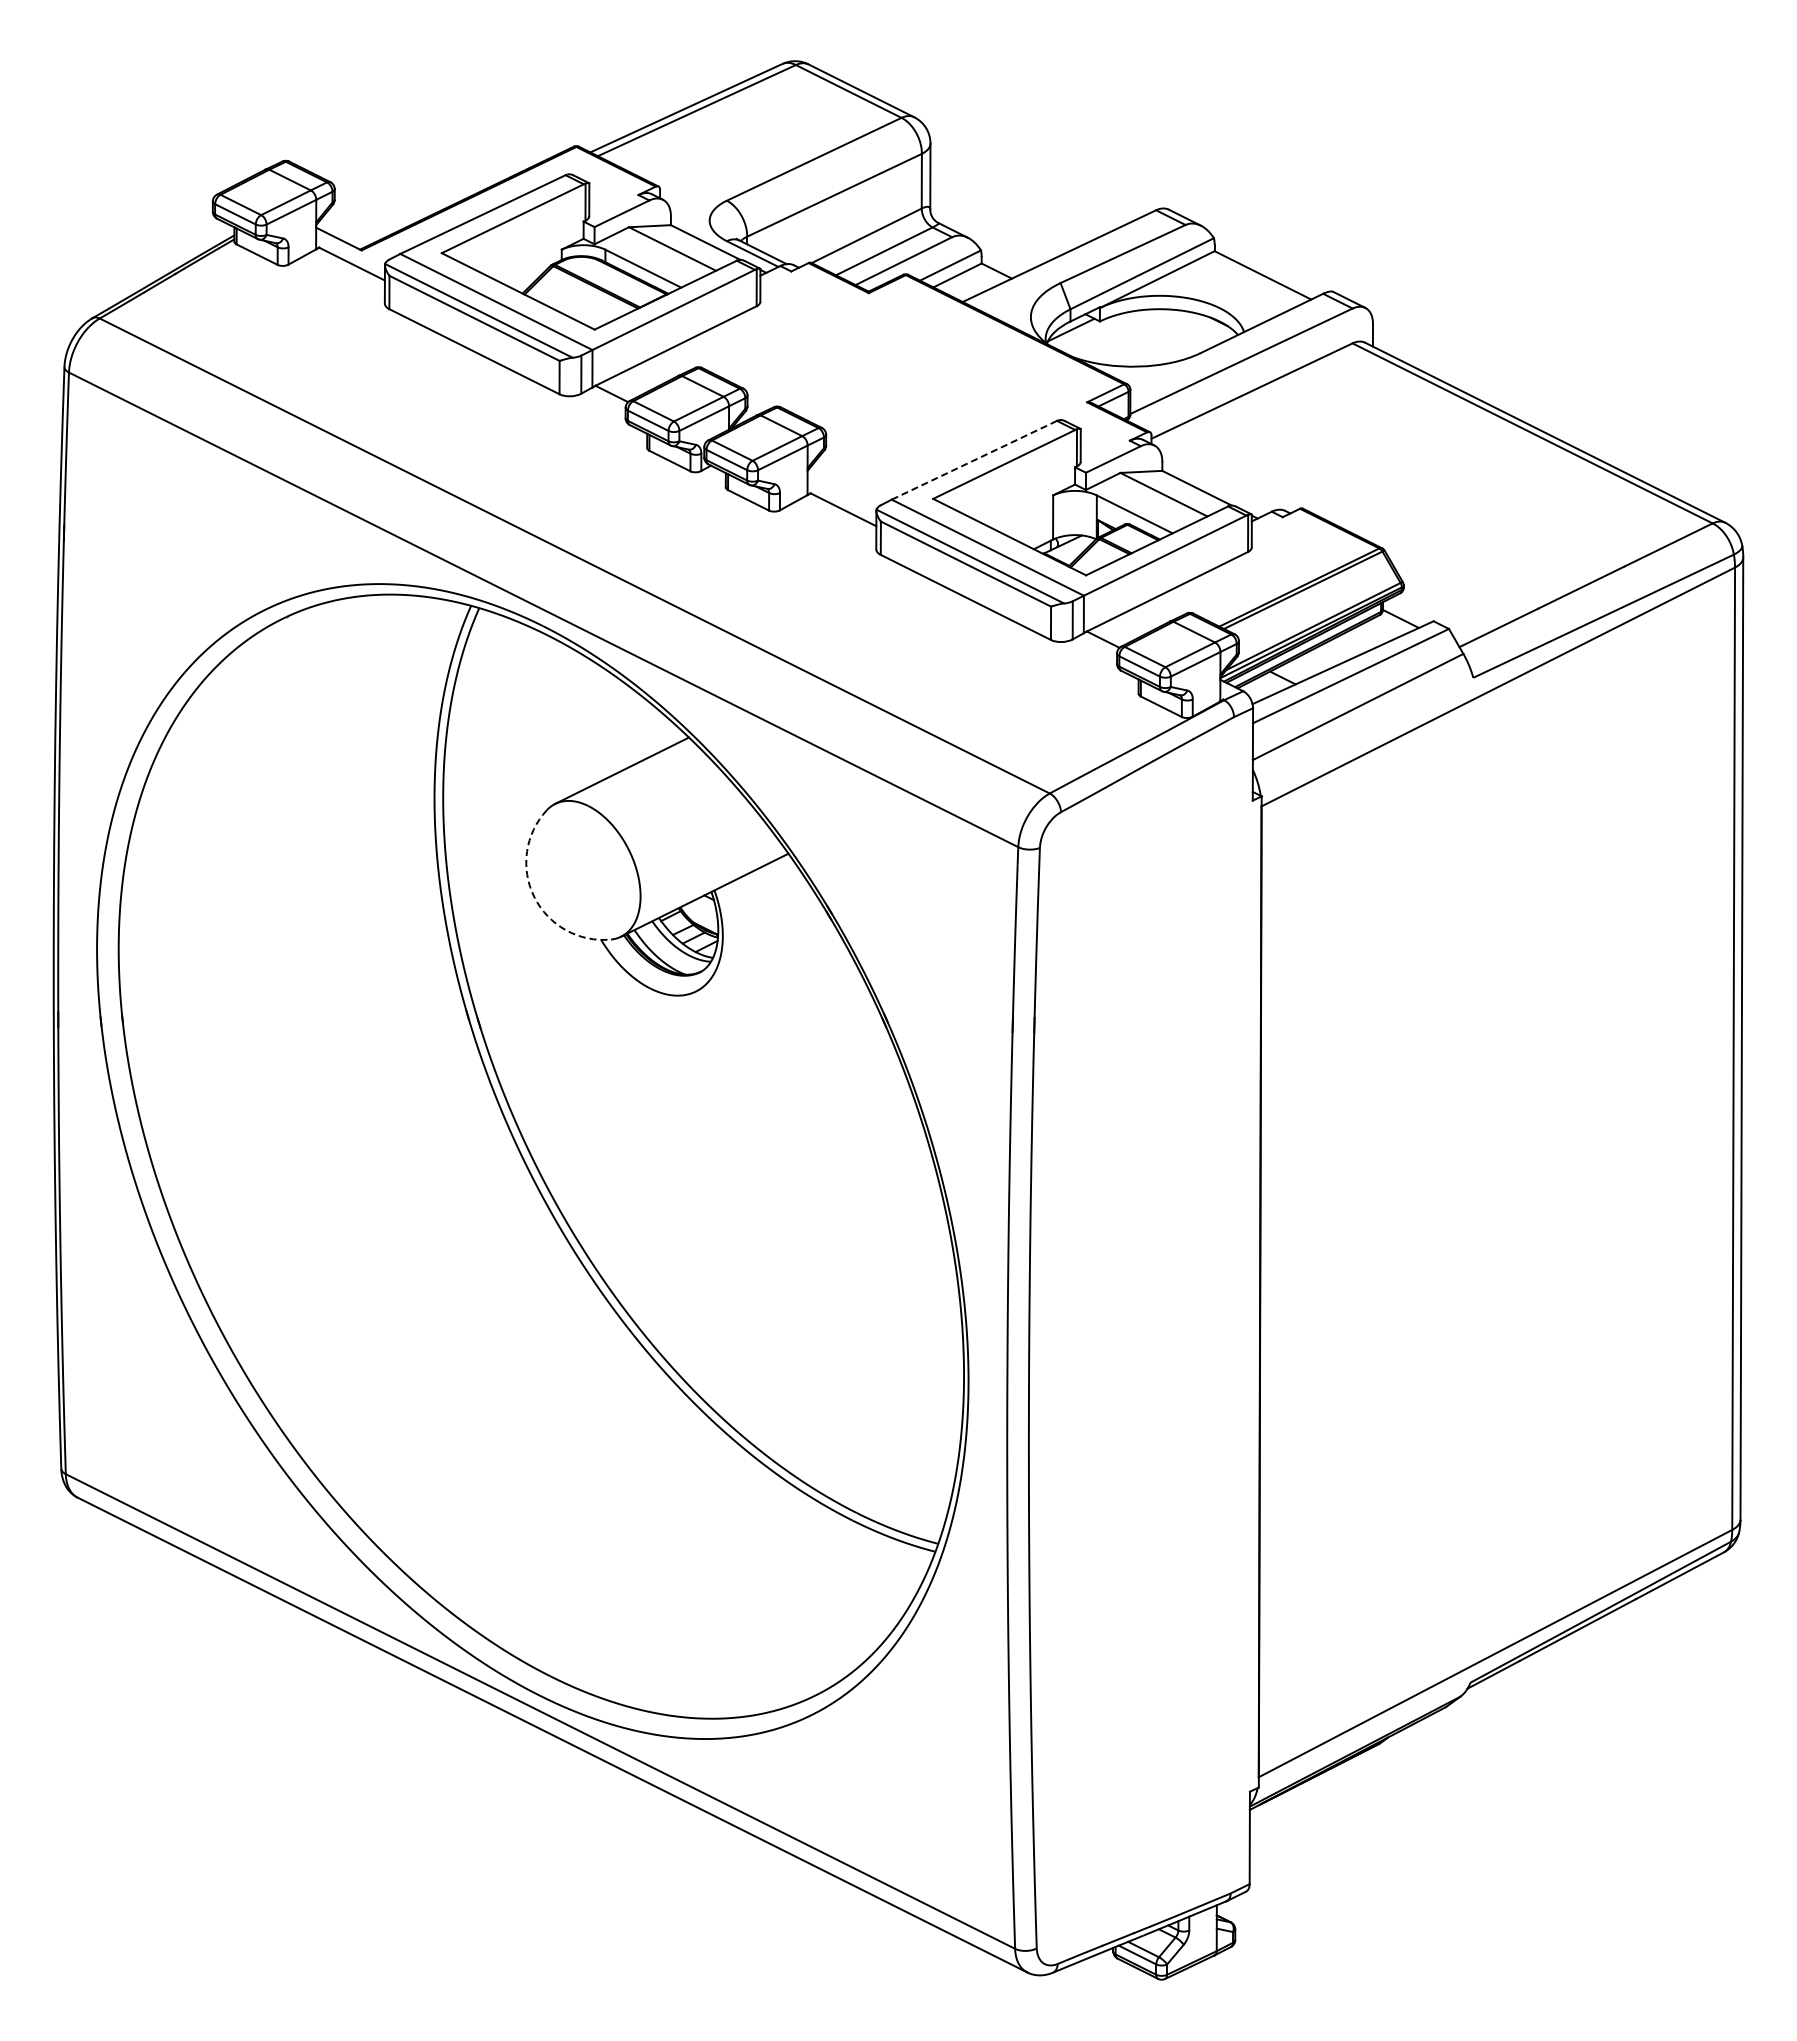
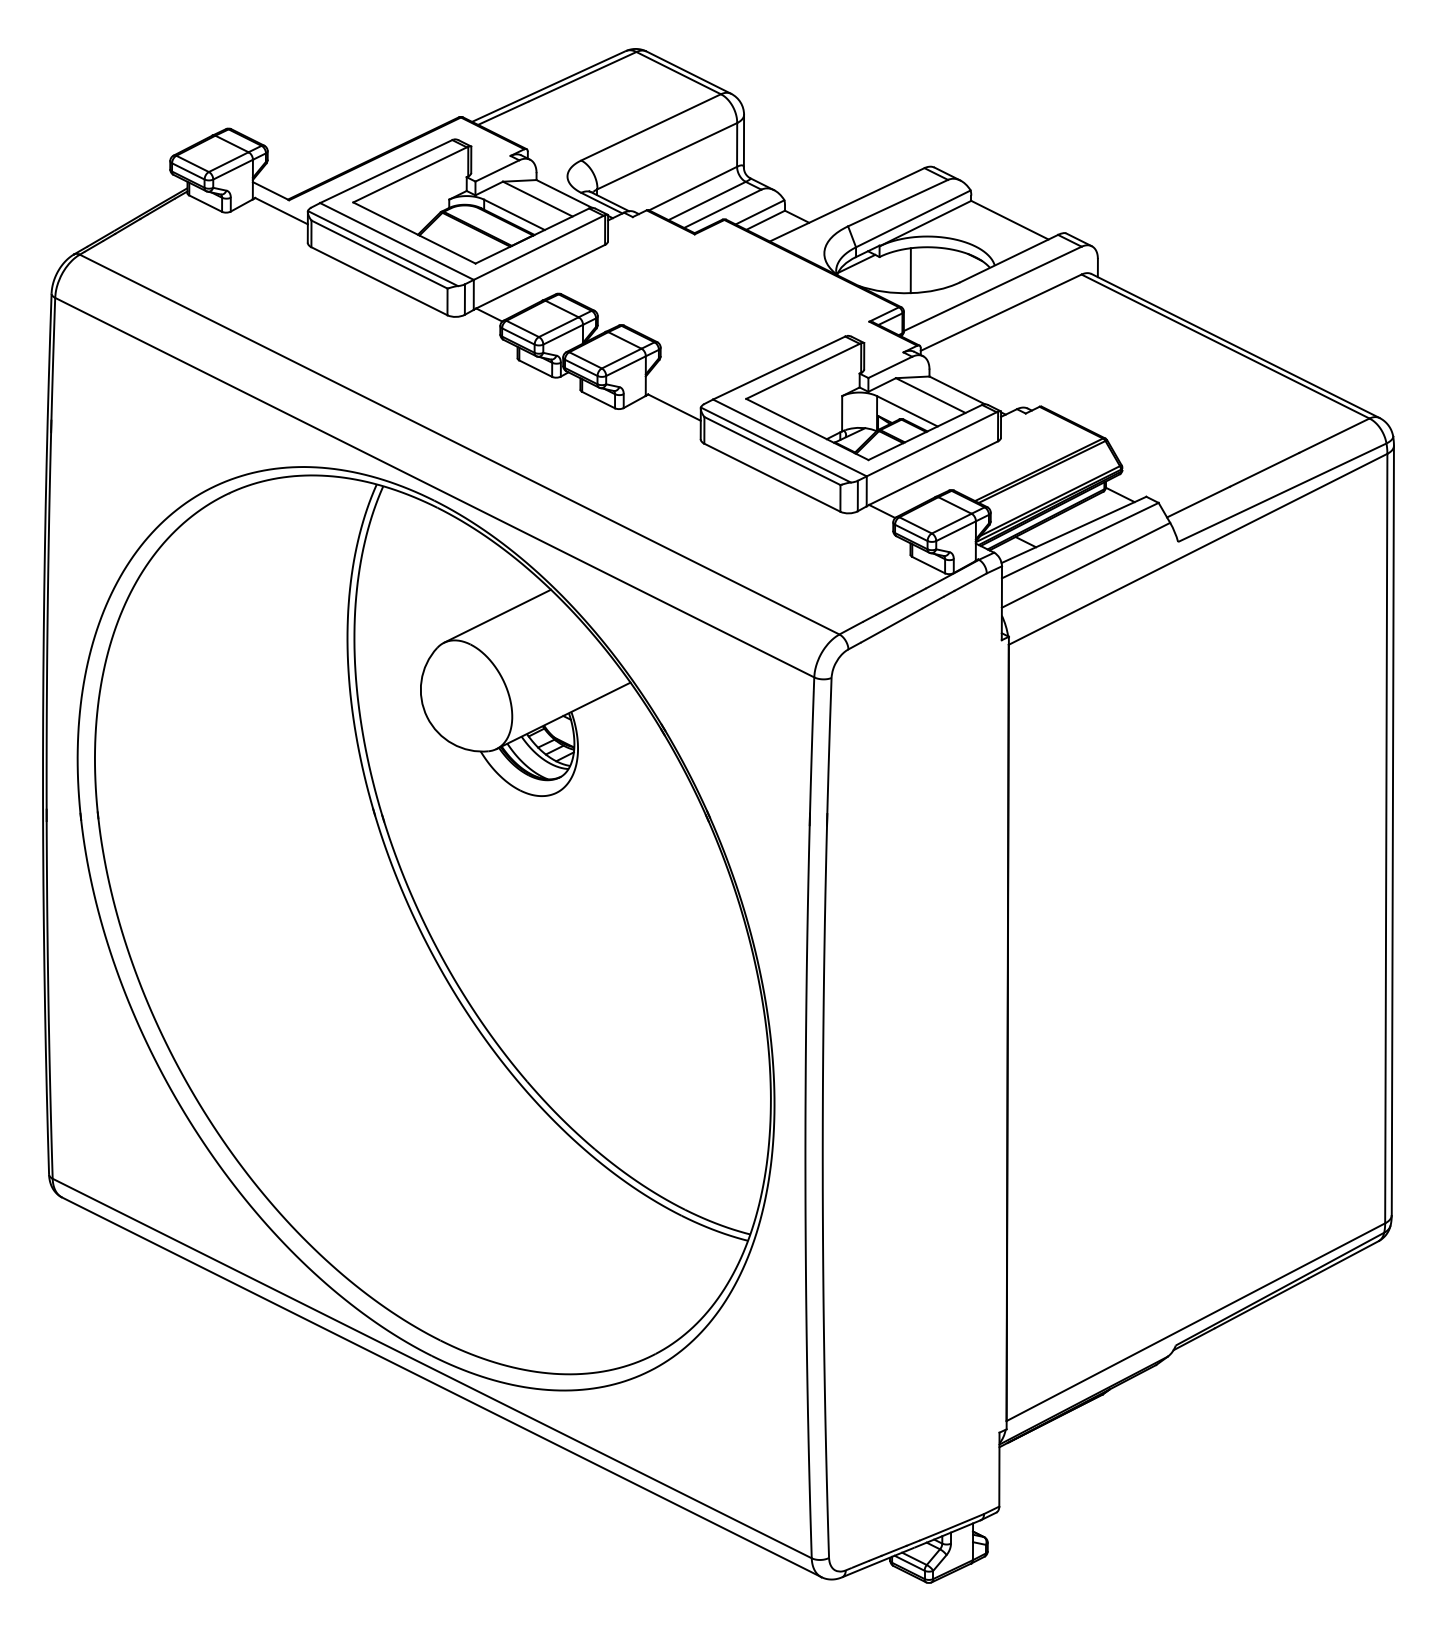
line: (1138, 338) -> (910, 270), added
line: (974, 460) -> (779, 368), dashed -> solid
arc: (534, 897) -> (427, 717), dashed -> solid

